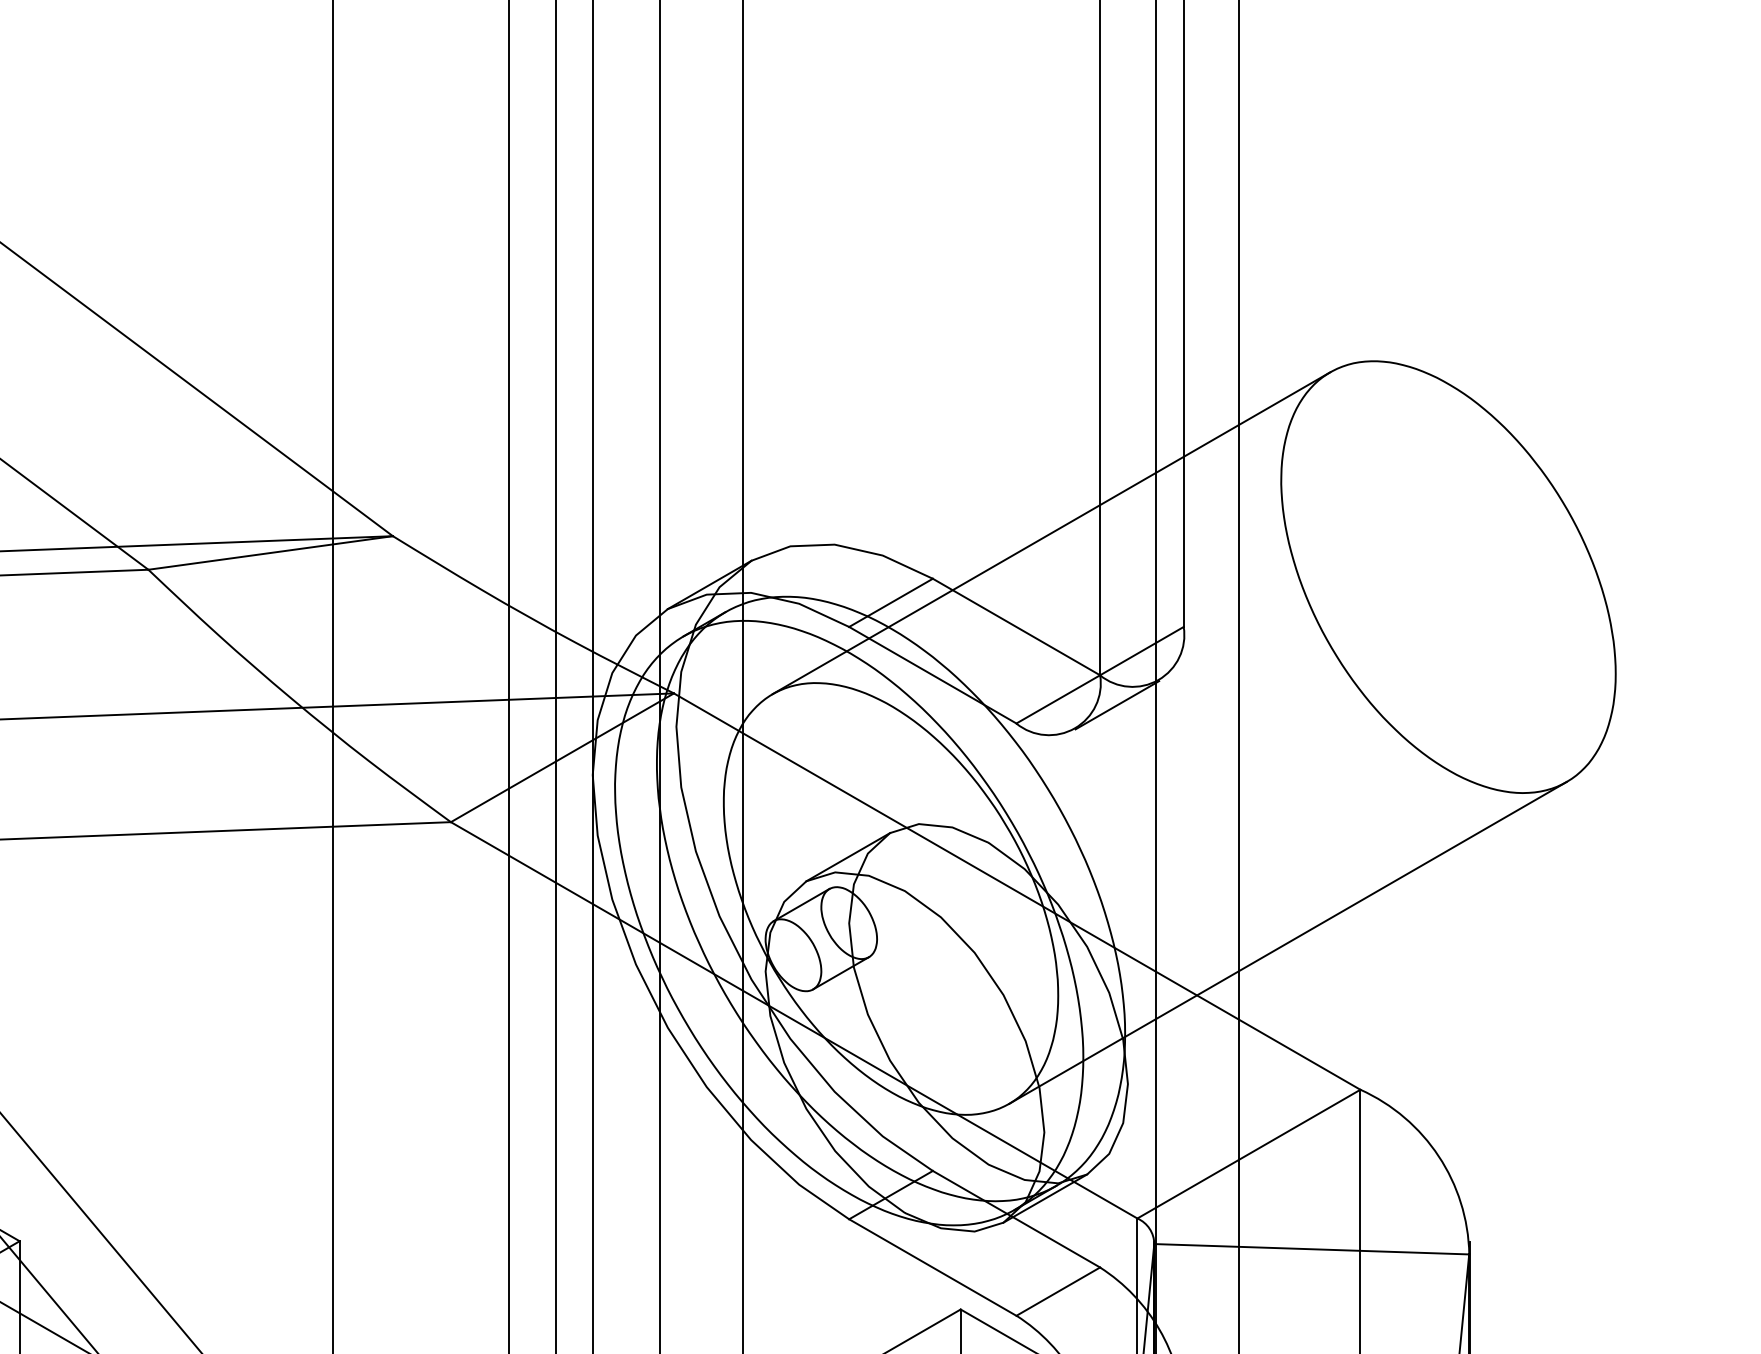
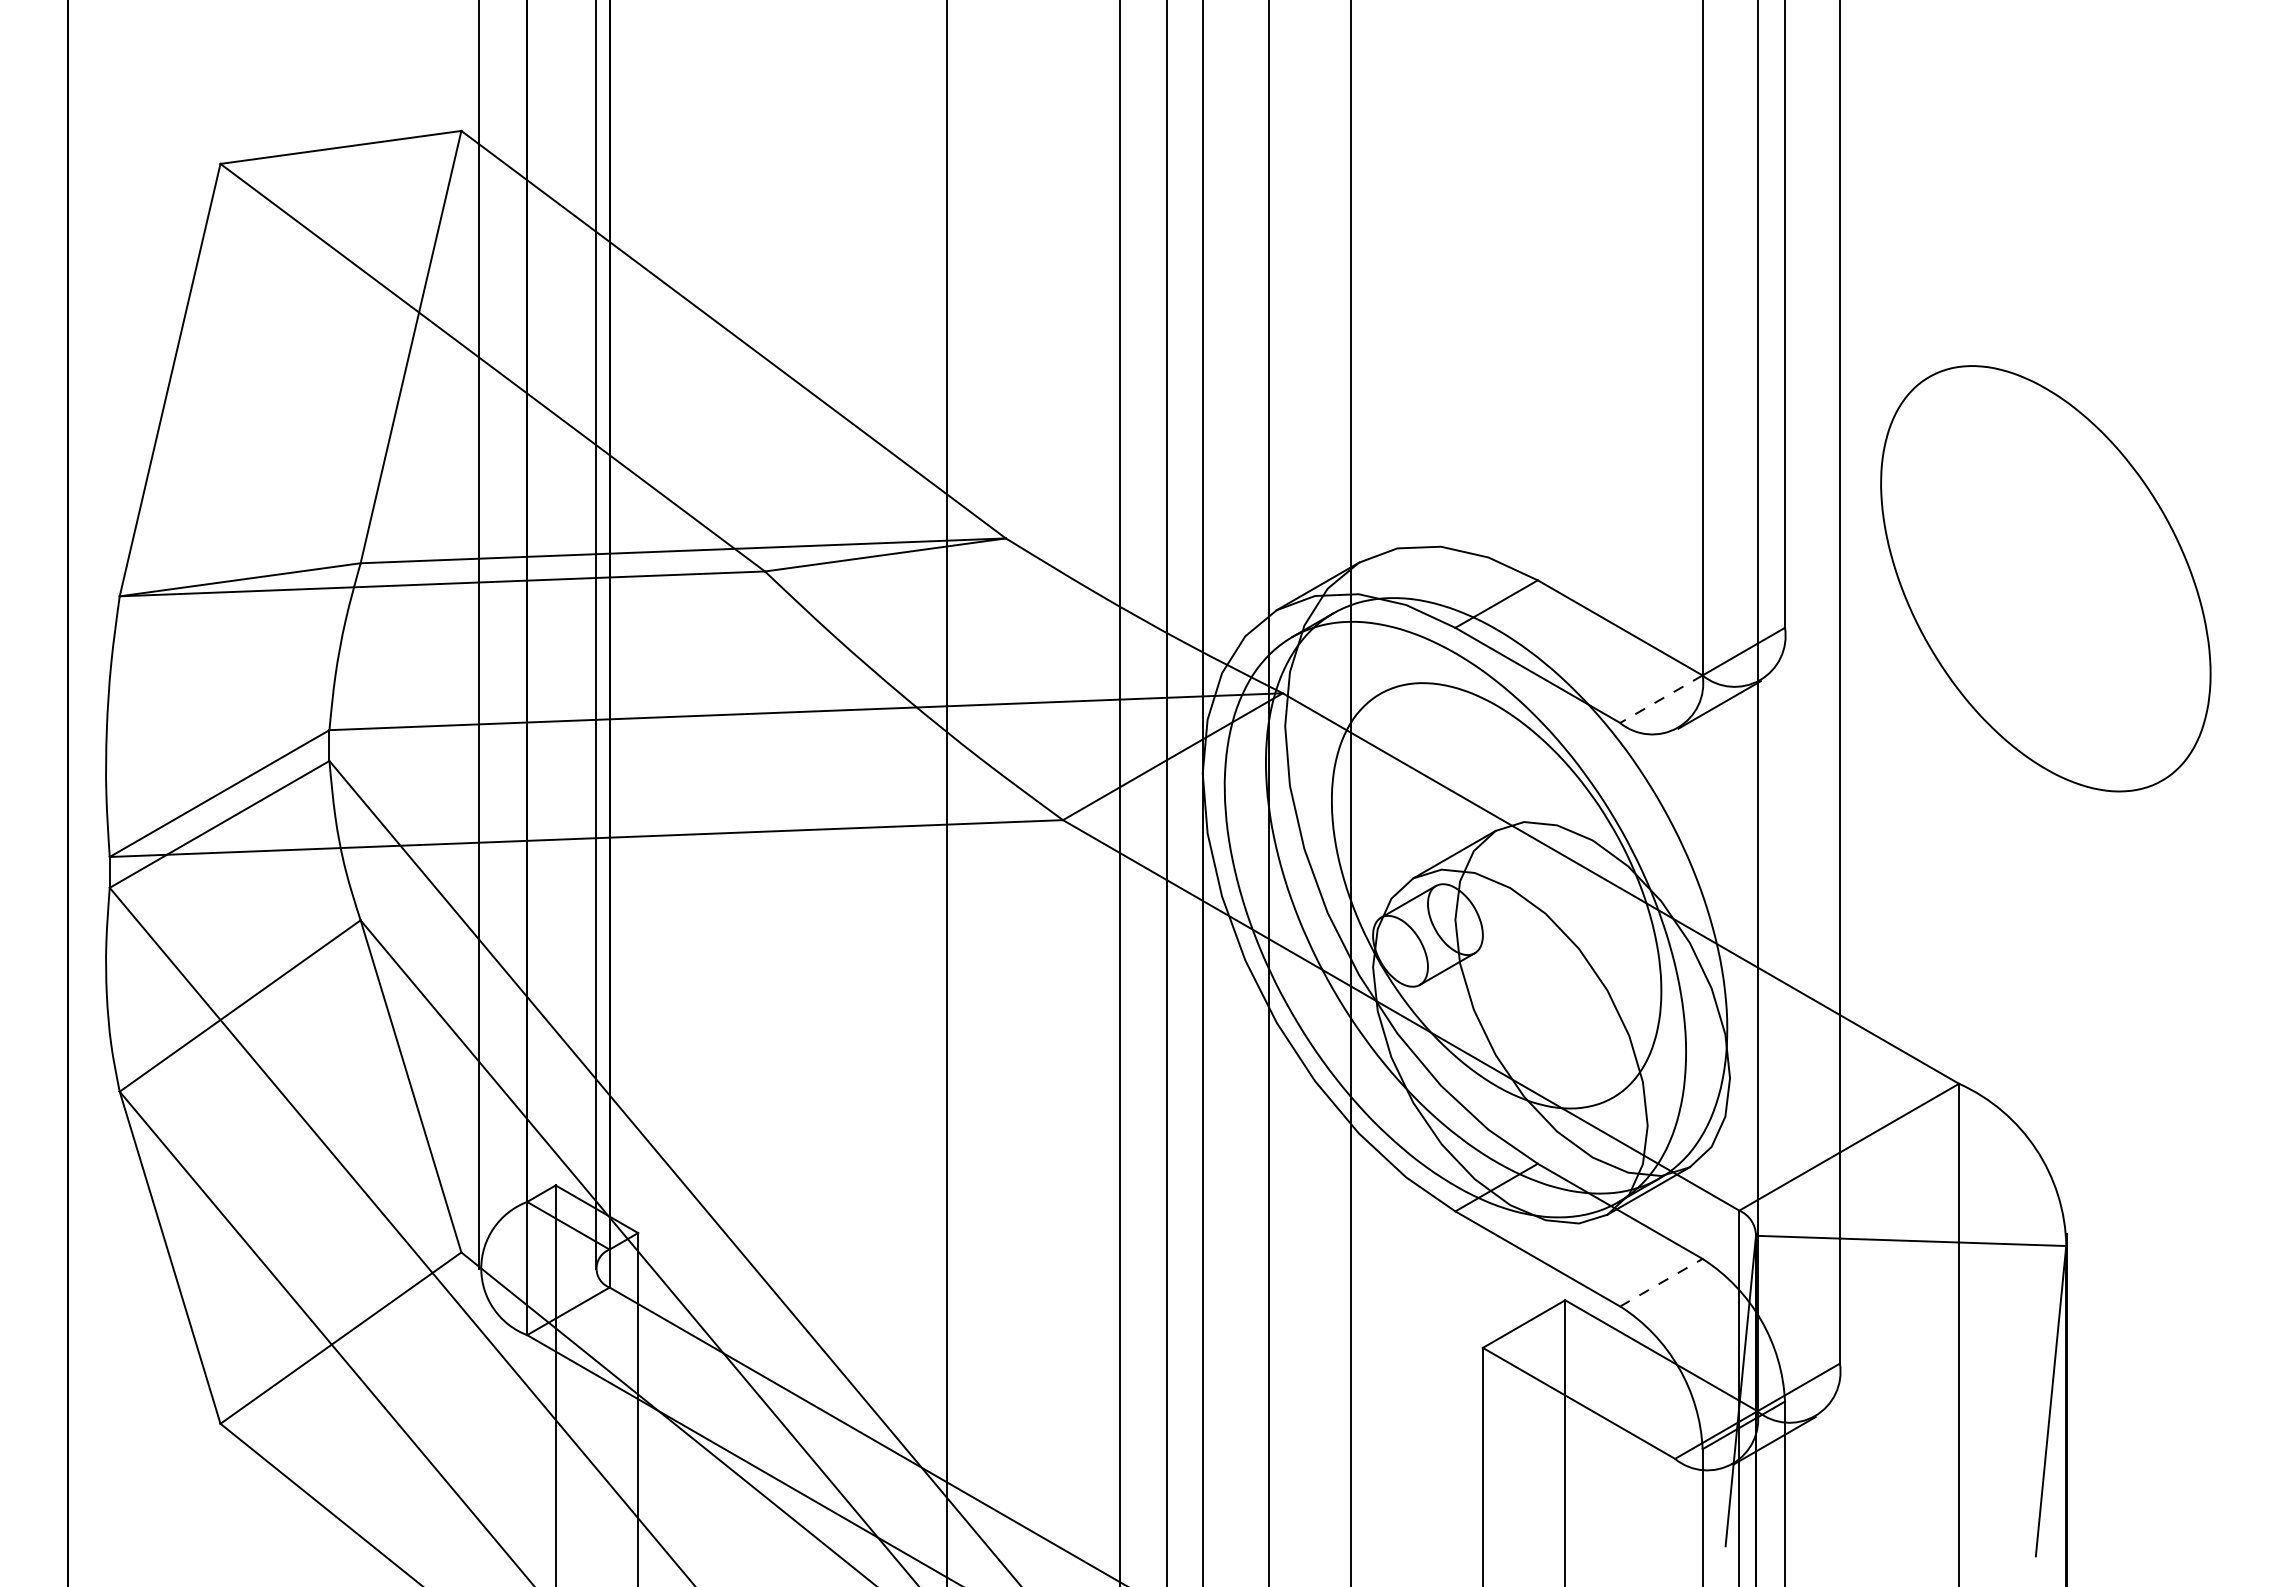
line: (1051, 532) -> (1654, 534), removed
line: (1058, 699) -> (1661, 699), solid -> dashed
line: (1287, 942) -> (1887, 938), removed
line: (1058, 1291) -> (1661, 1282), solid -> dashed

